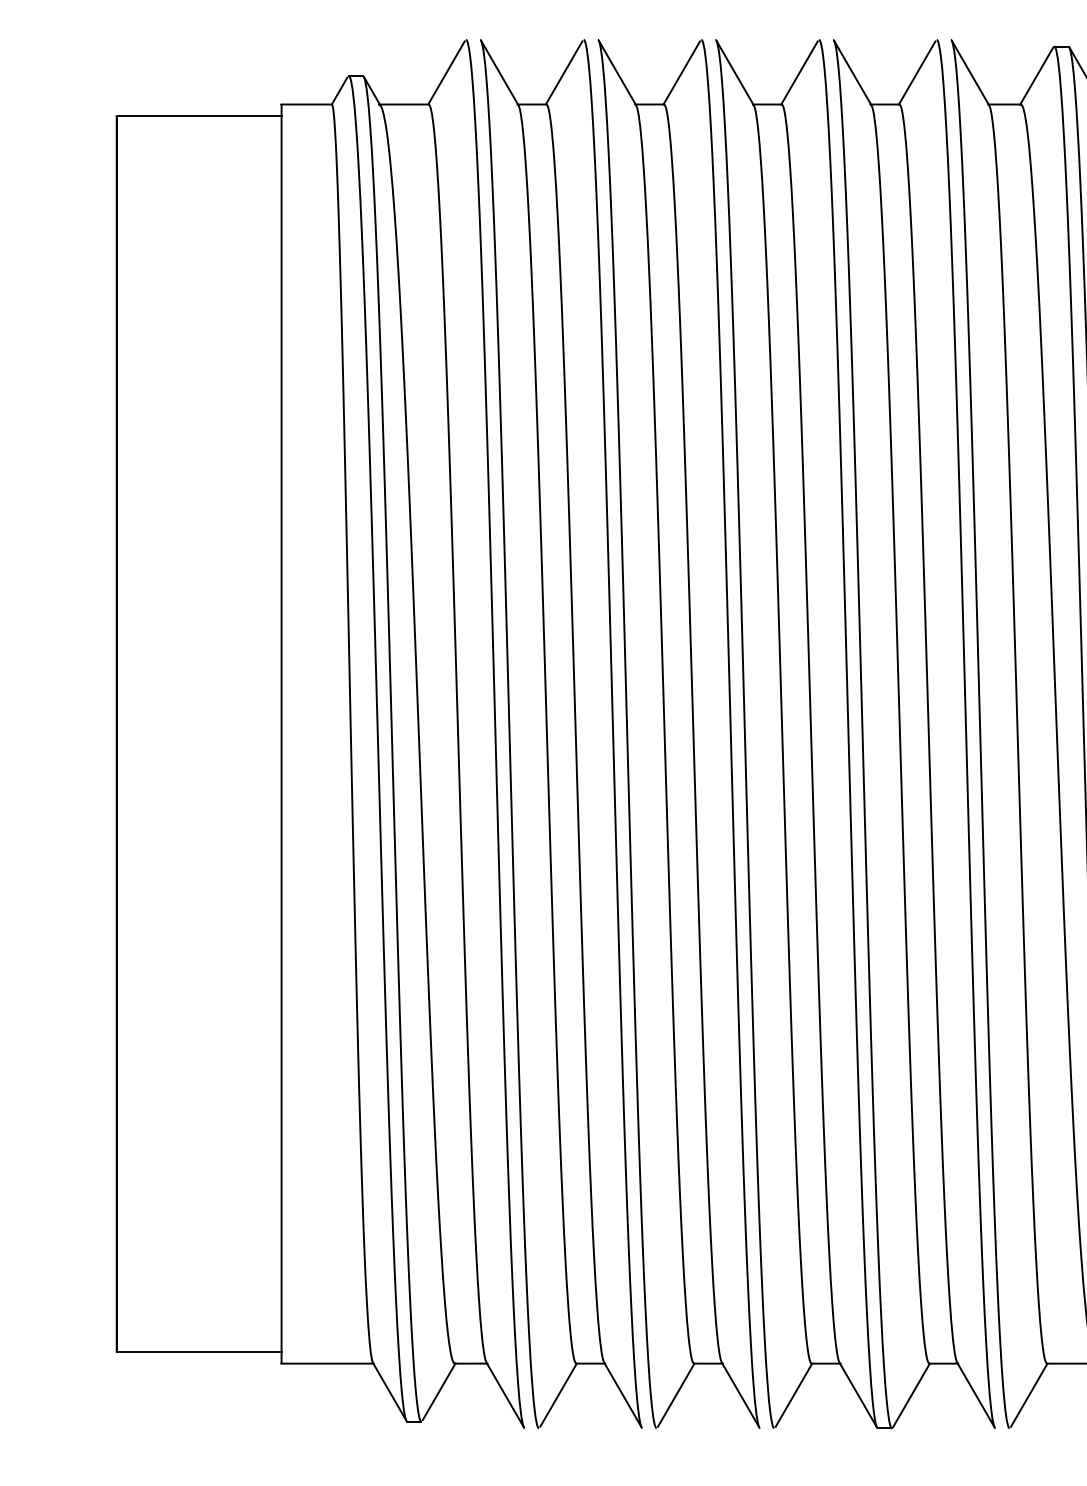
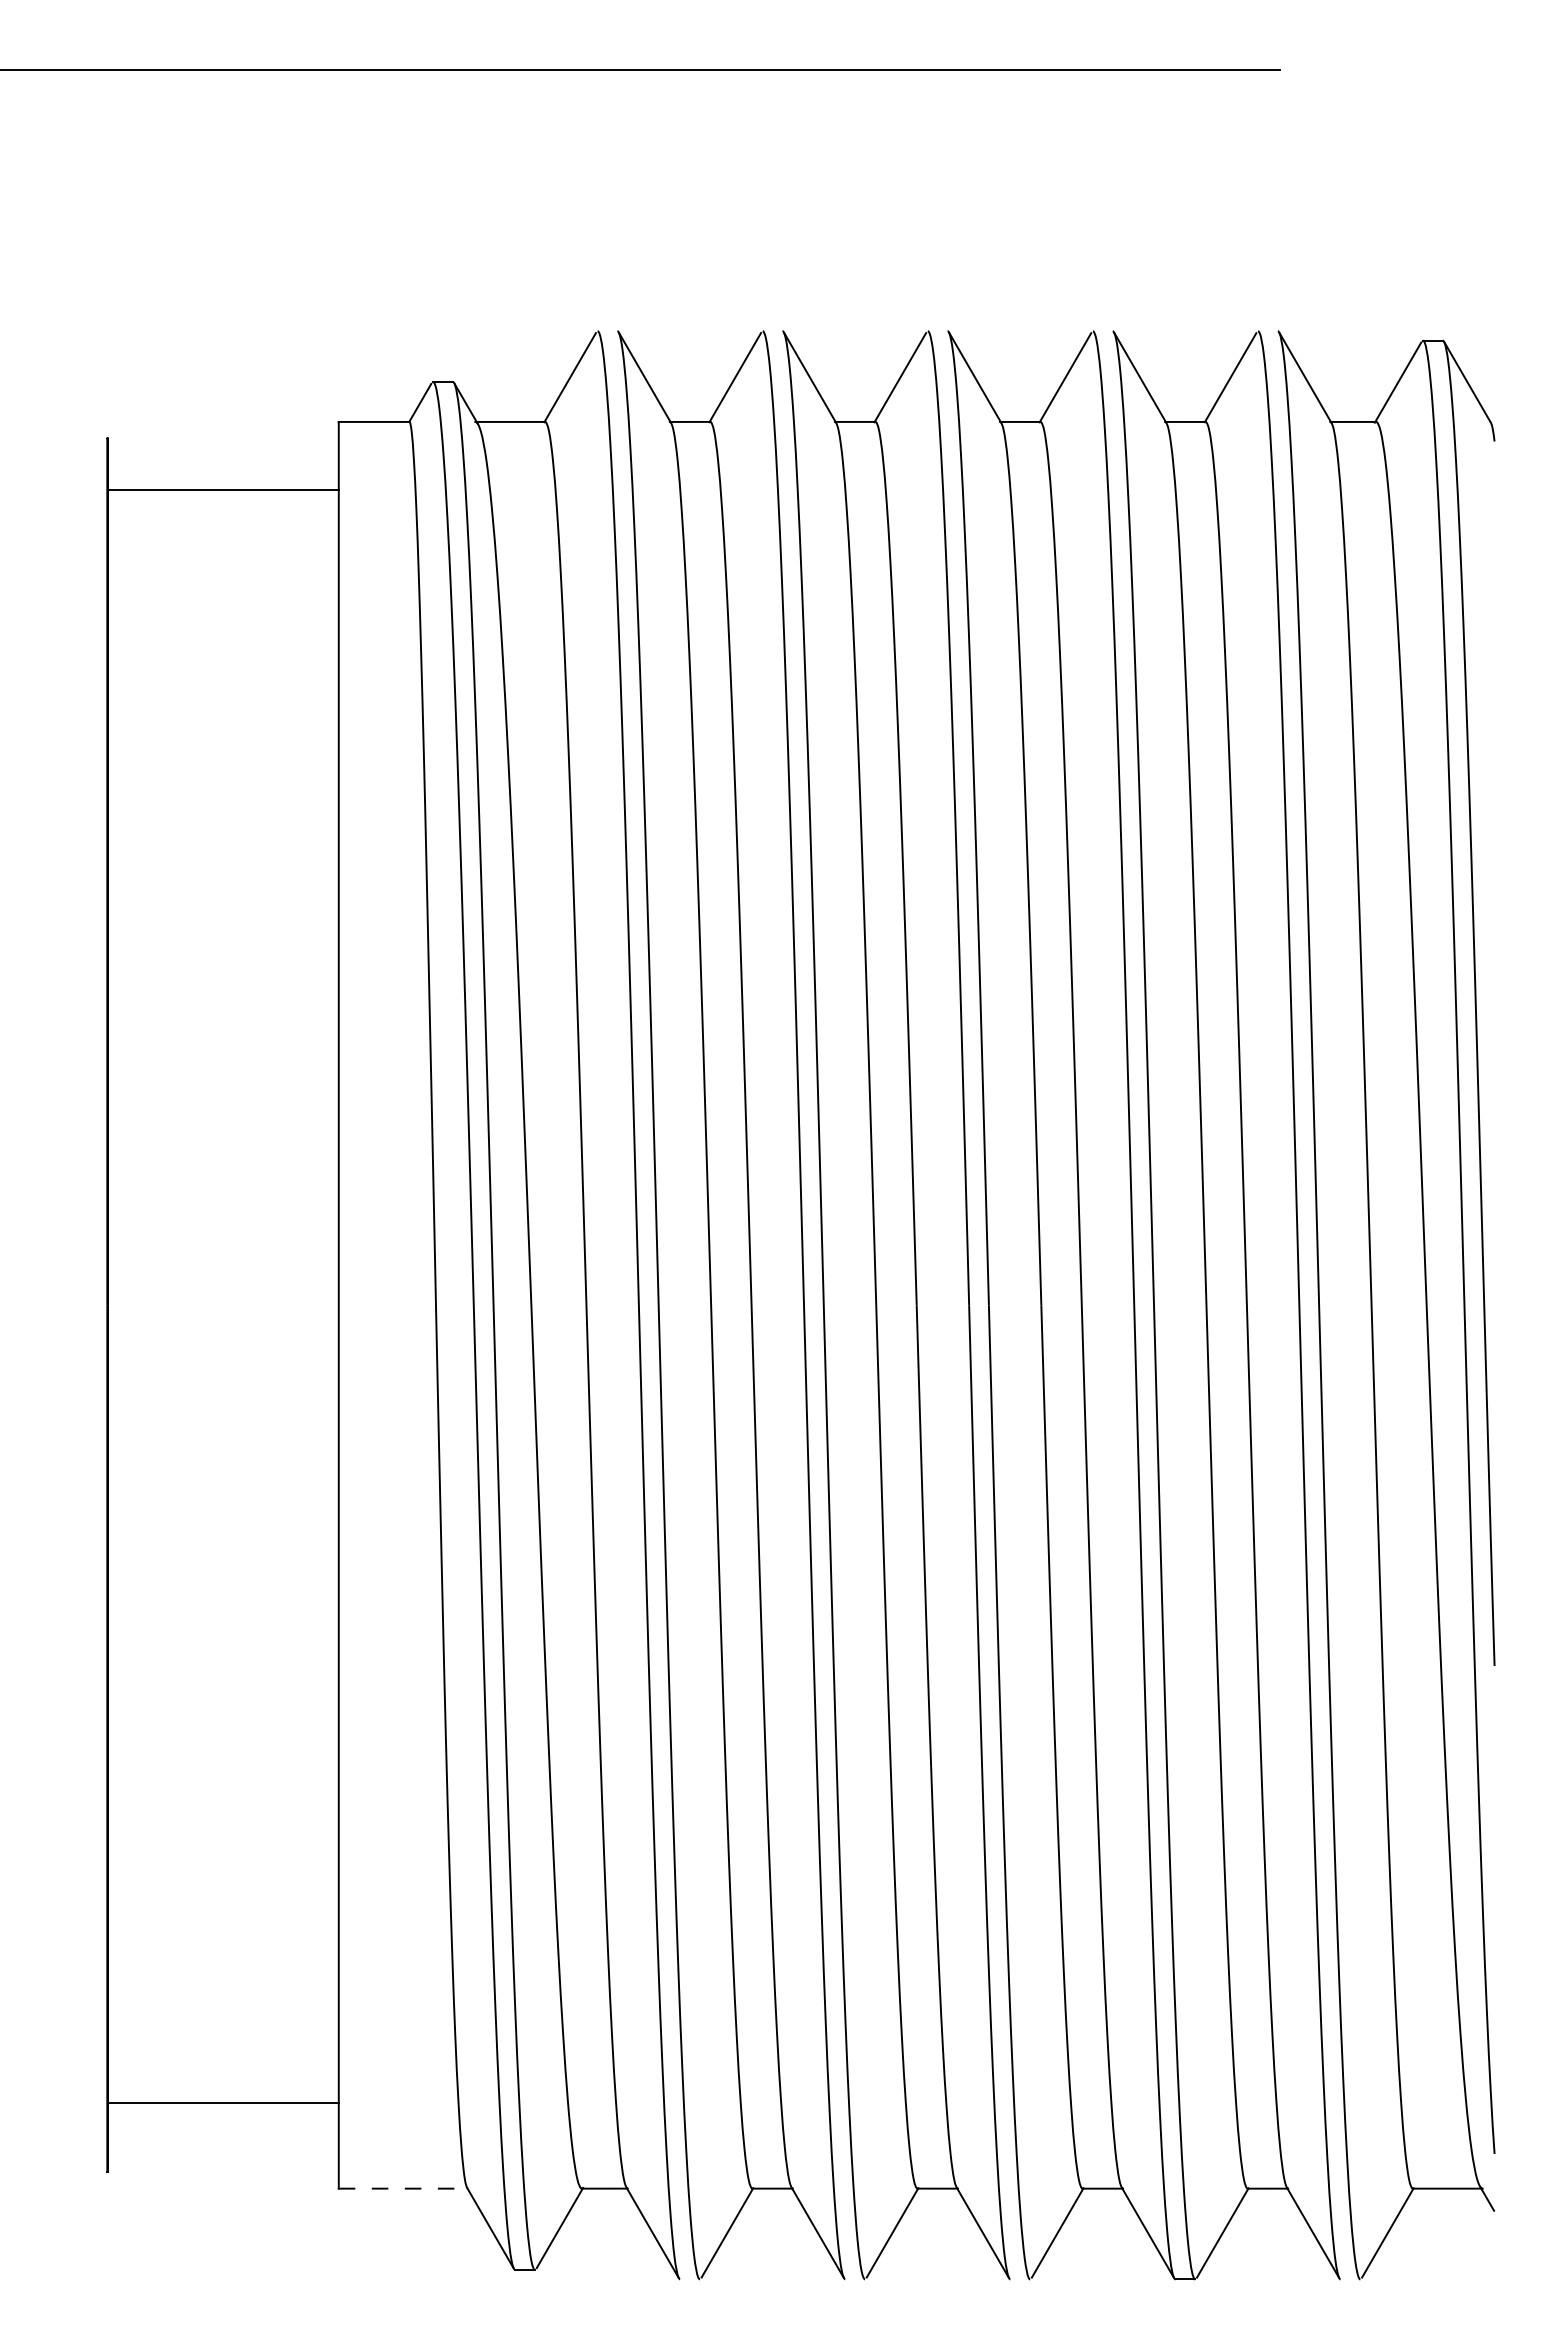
line: (198, 116) -> (222, 490), moved
line: (198, 1352) -> (222, 2103), moved
line: (327, 1363) -> (403, 2188), solid -> dashed

